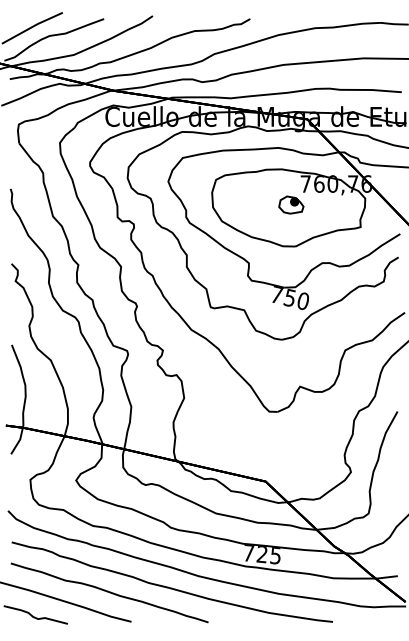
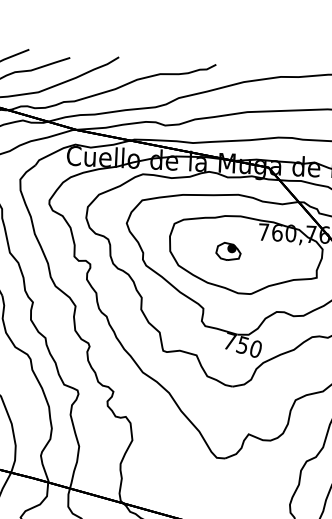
part: (291, 204) -> (228, 250), moved

